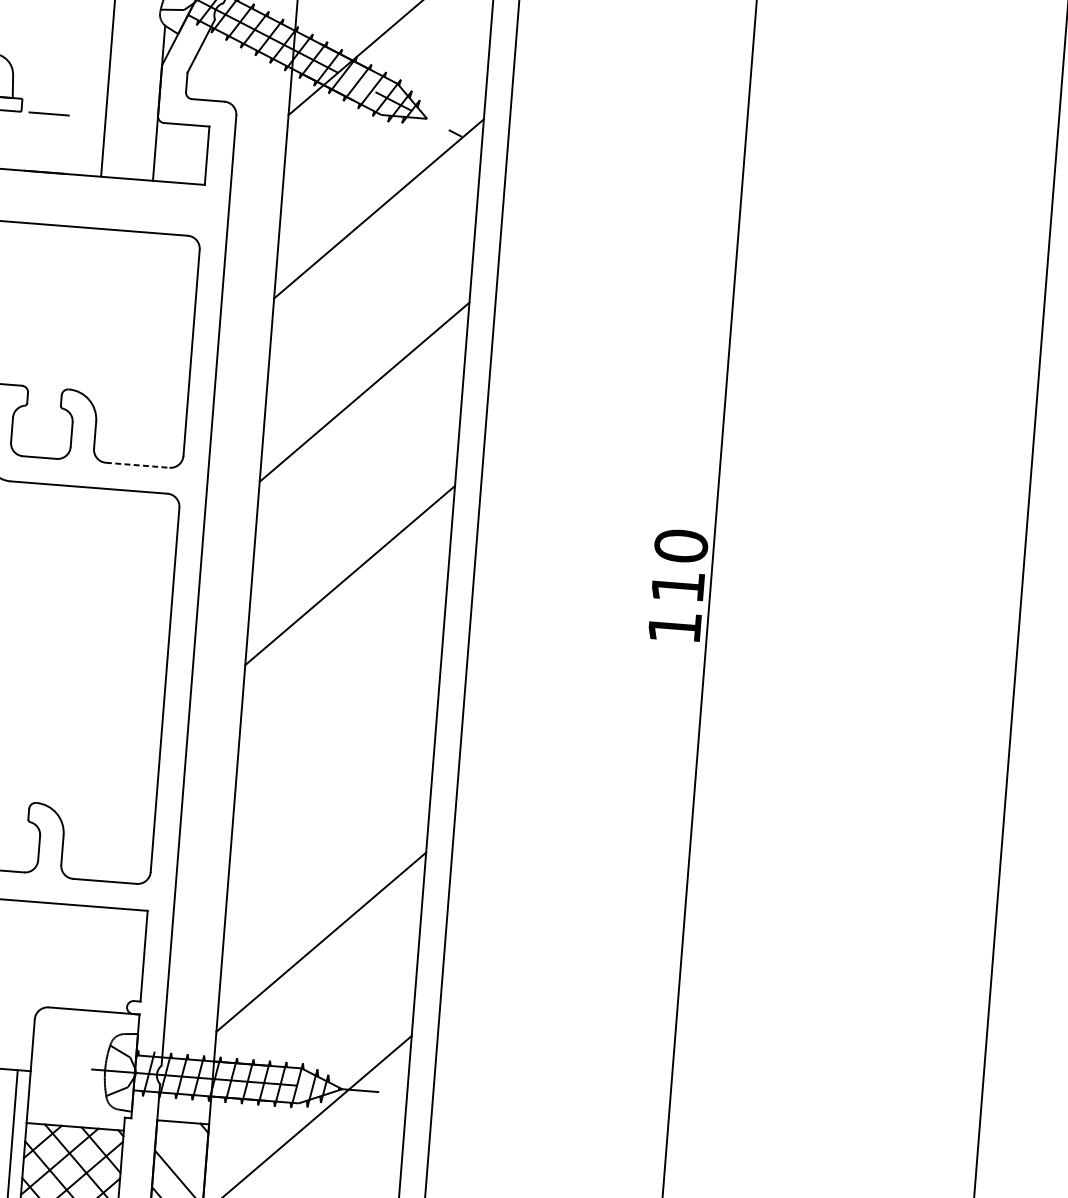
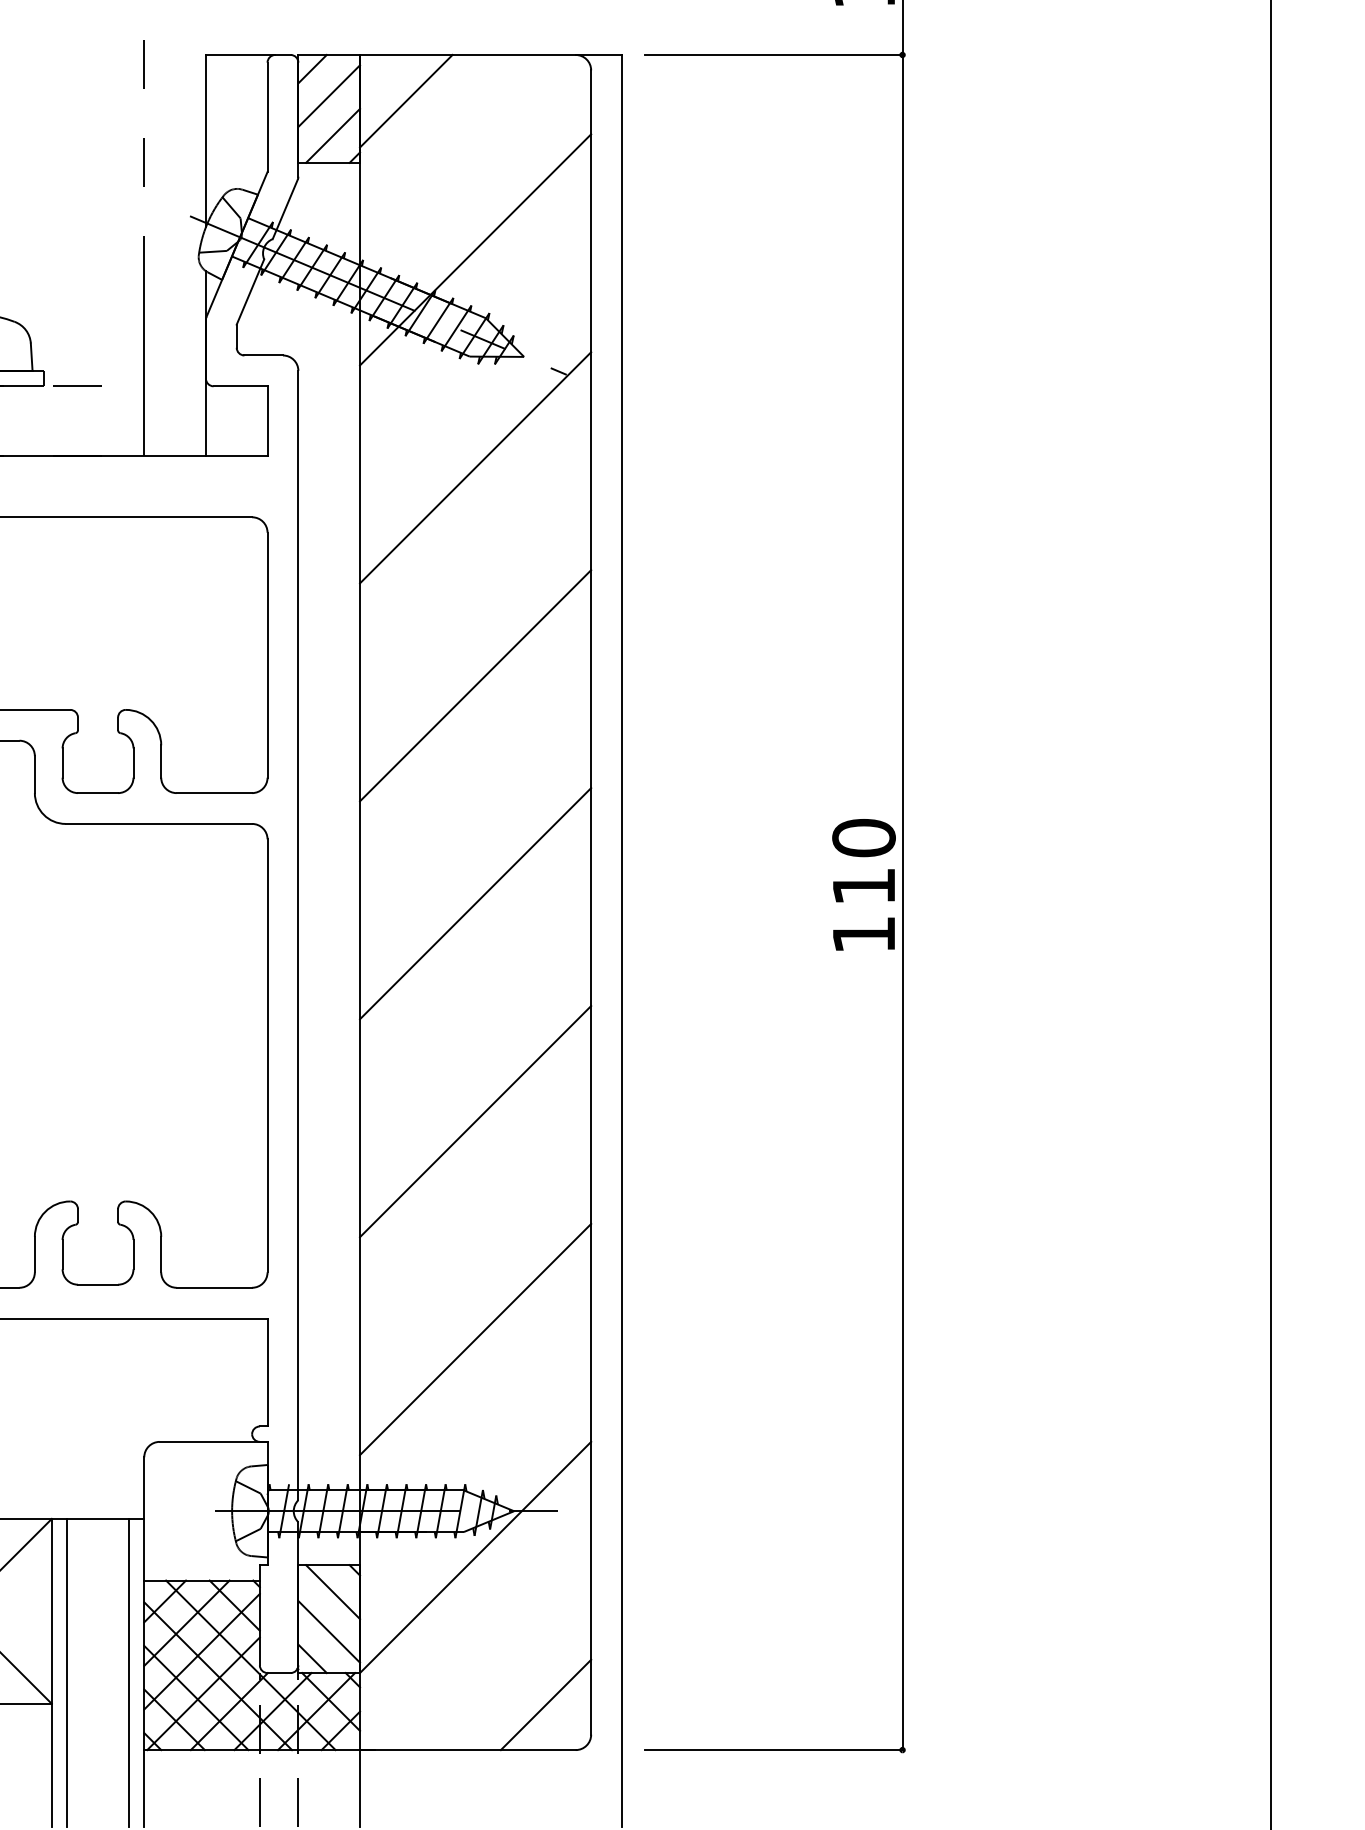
line: (137, 465) -> (214, 793), dashed -> solid
line: (335, 758) -> (475, 1121), added
line: (185, 1145) -> (333, 1592), added

